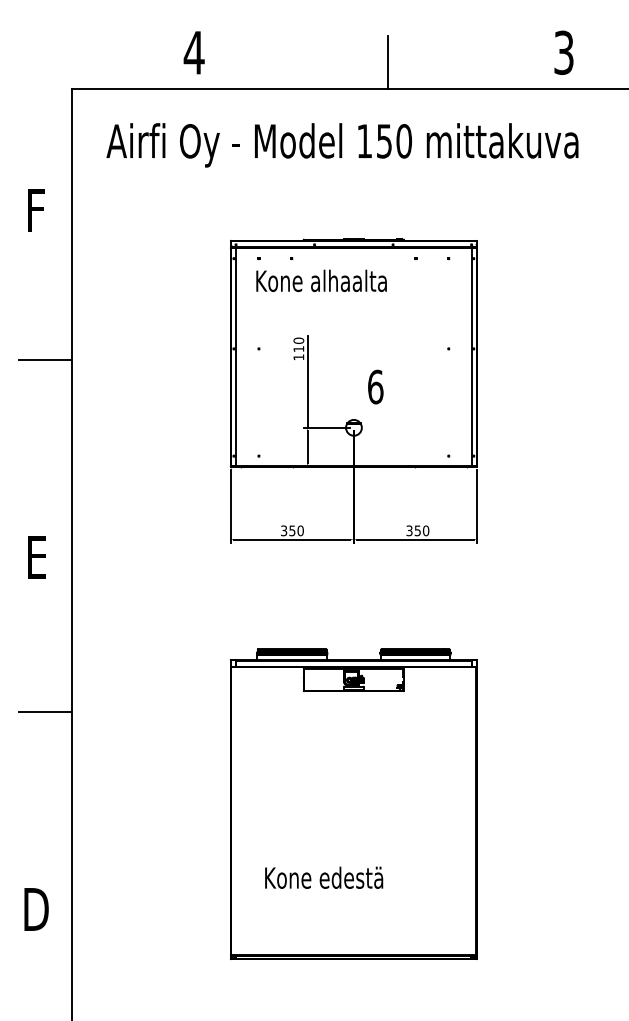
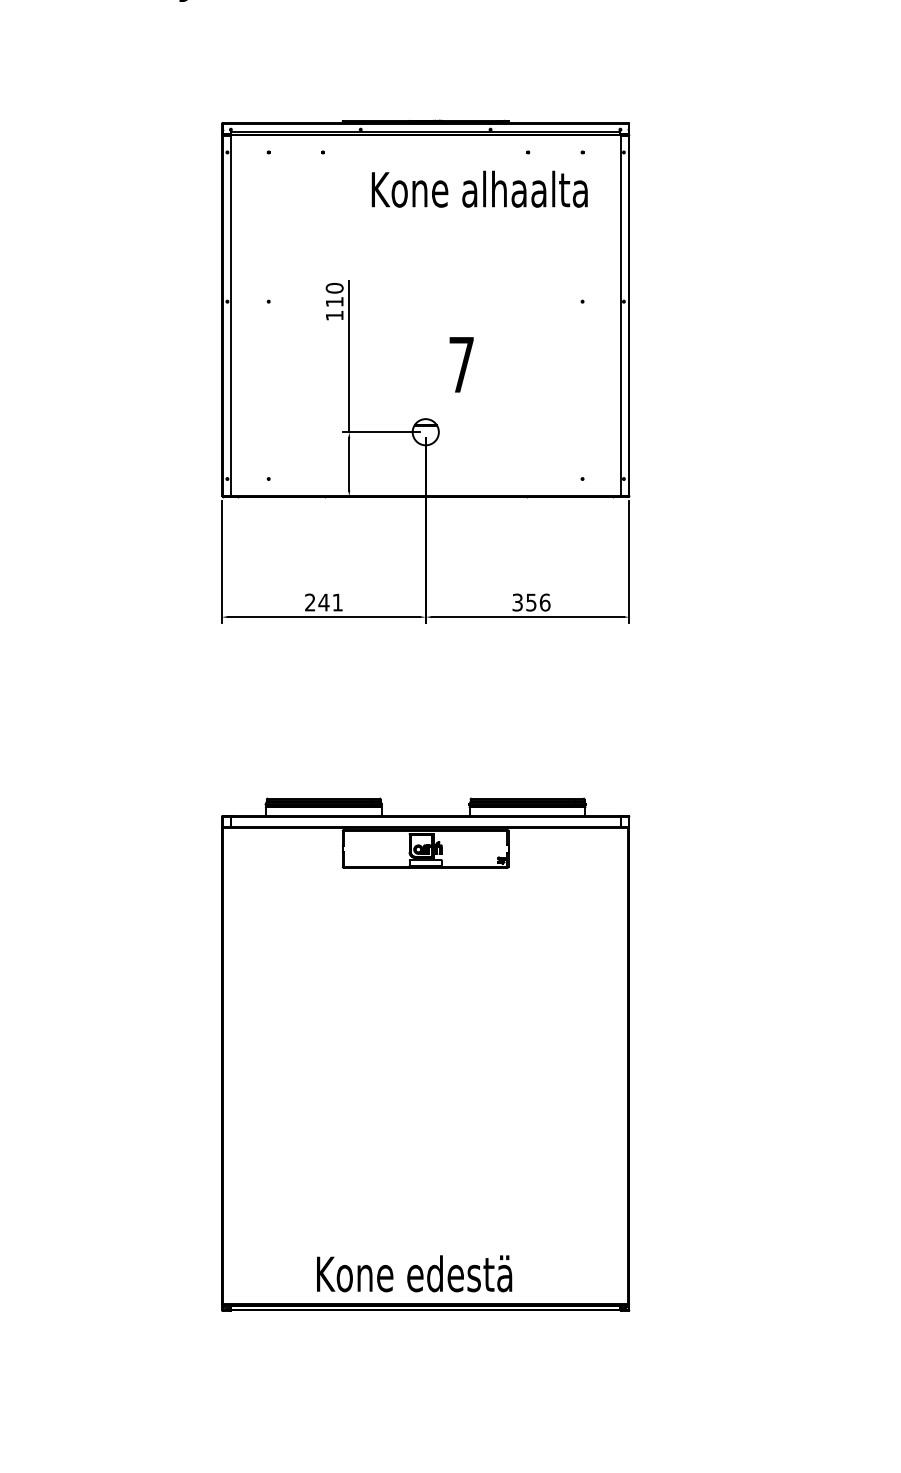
text: (321, 280) -> (479, 188), moved
text: (375, 386) -> (461, 363), 6 -> 7
text: (292, 530) -> (324, 601), 350 -> 241
text: (426, 530) -> (545, 601), 350 -> 356
text: (324, 877) -> (415, 1273), moved

